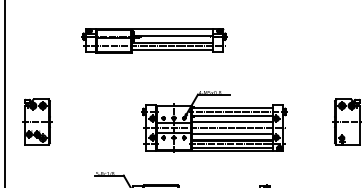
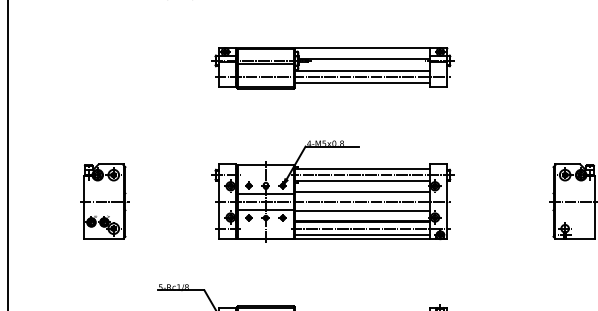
part: (154, 40) -> (332, 67), moved
part: (37, 121) -> (104, 200), moved
part: (214, 121) -> (332, 191), moved

